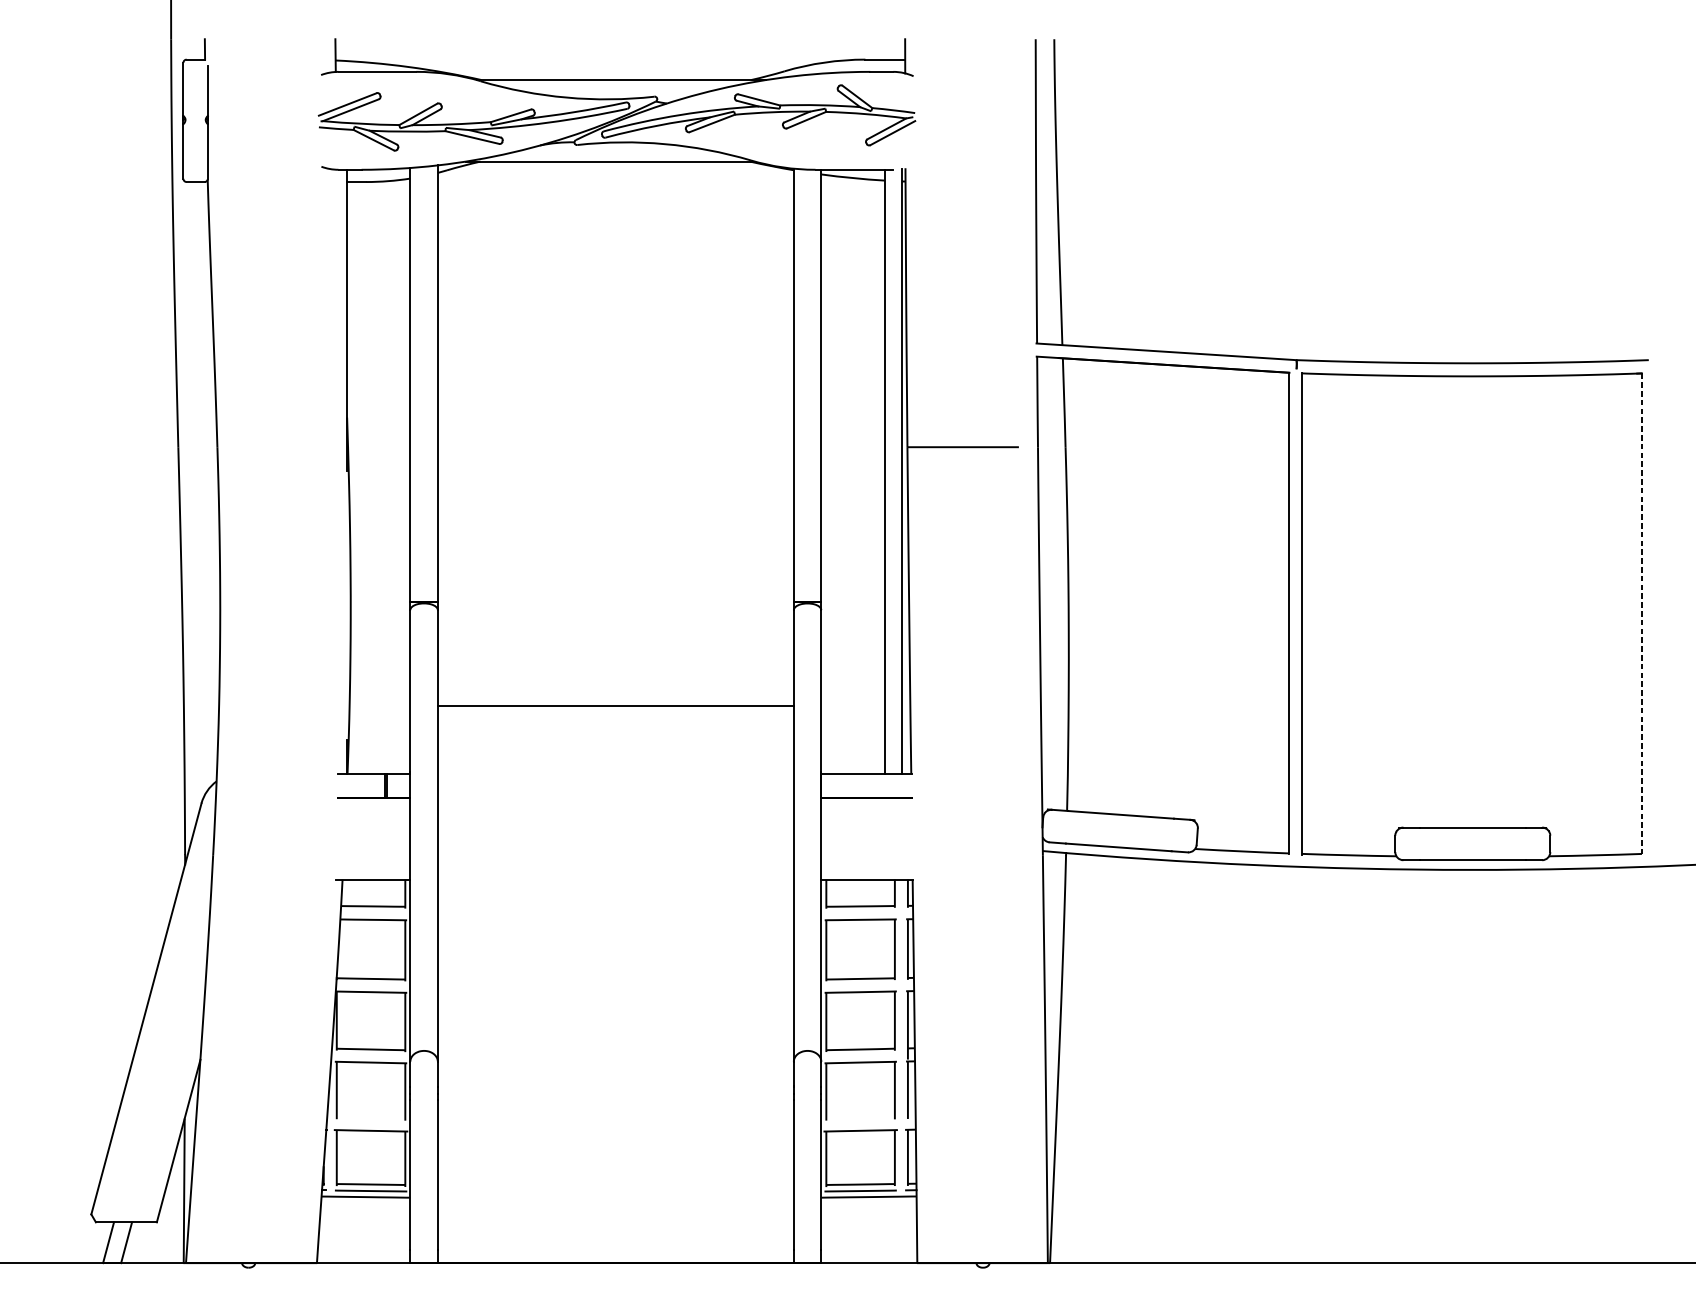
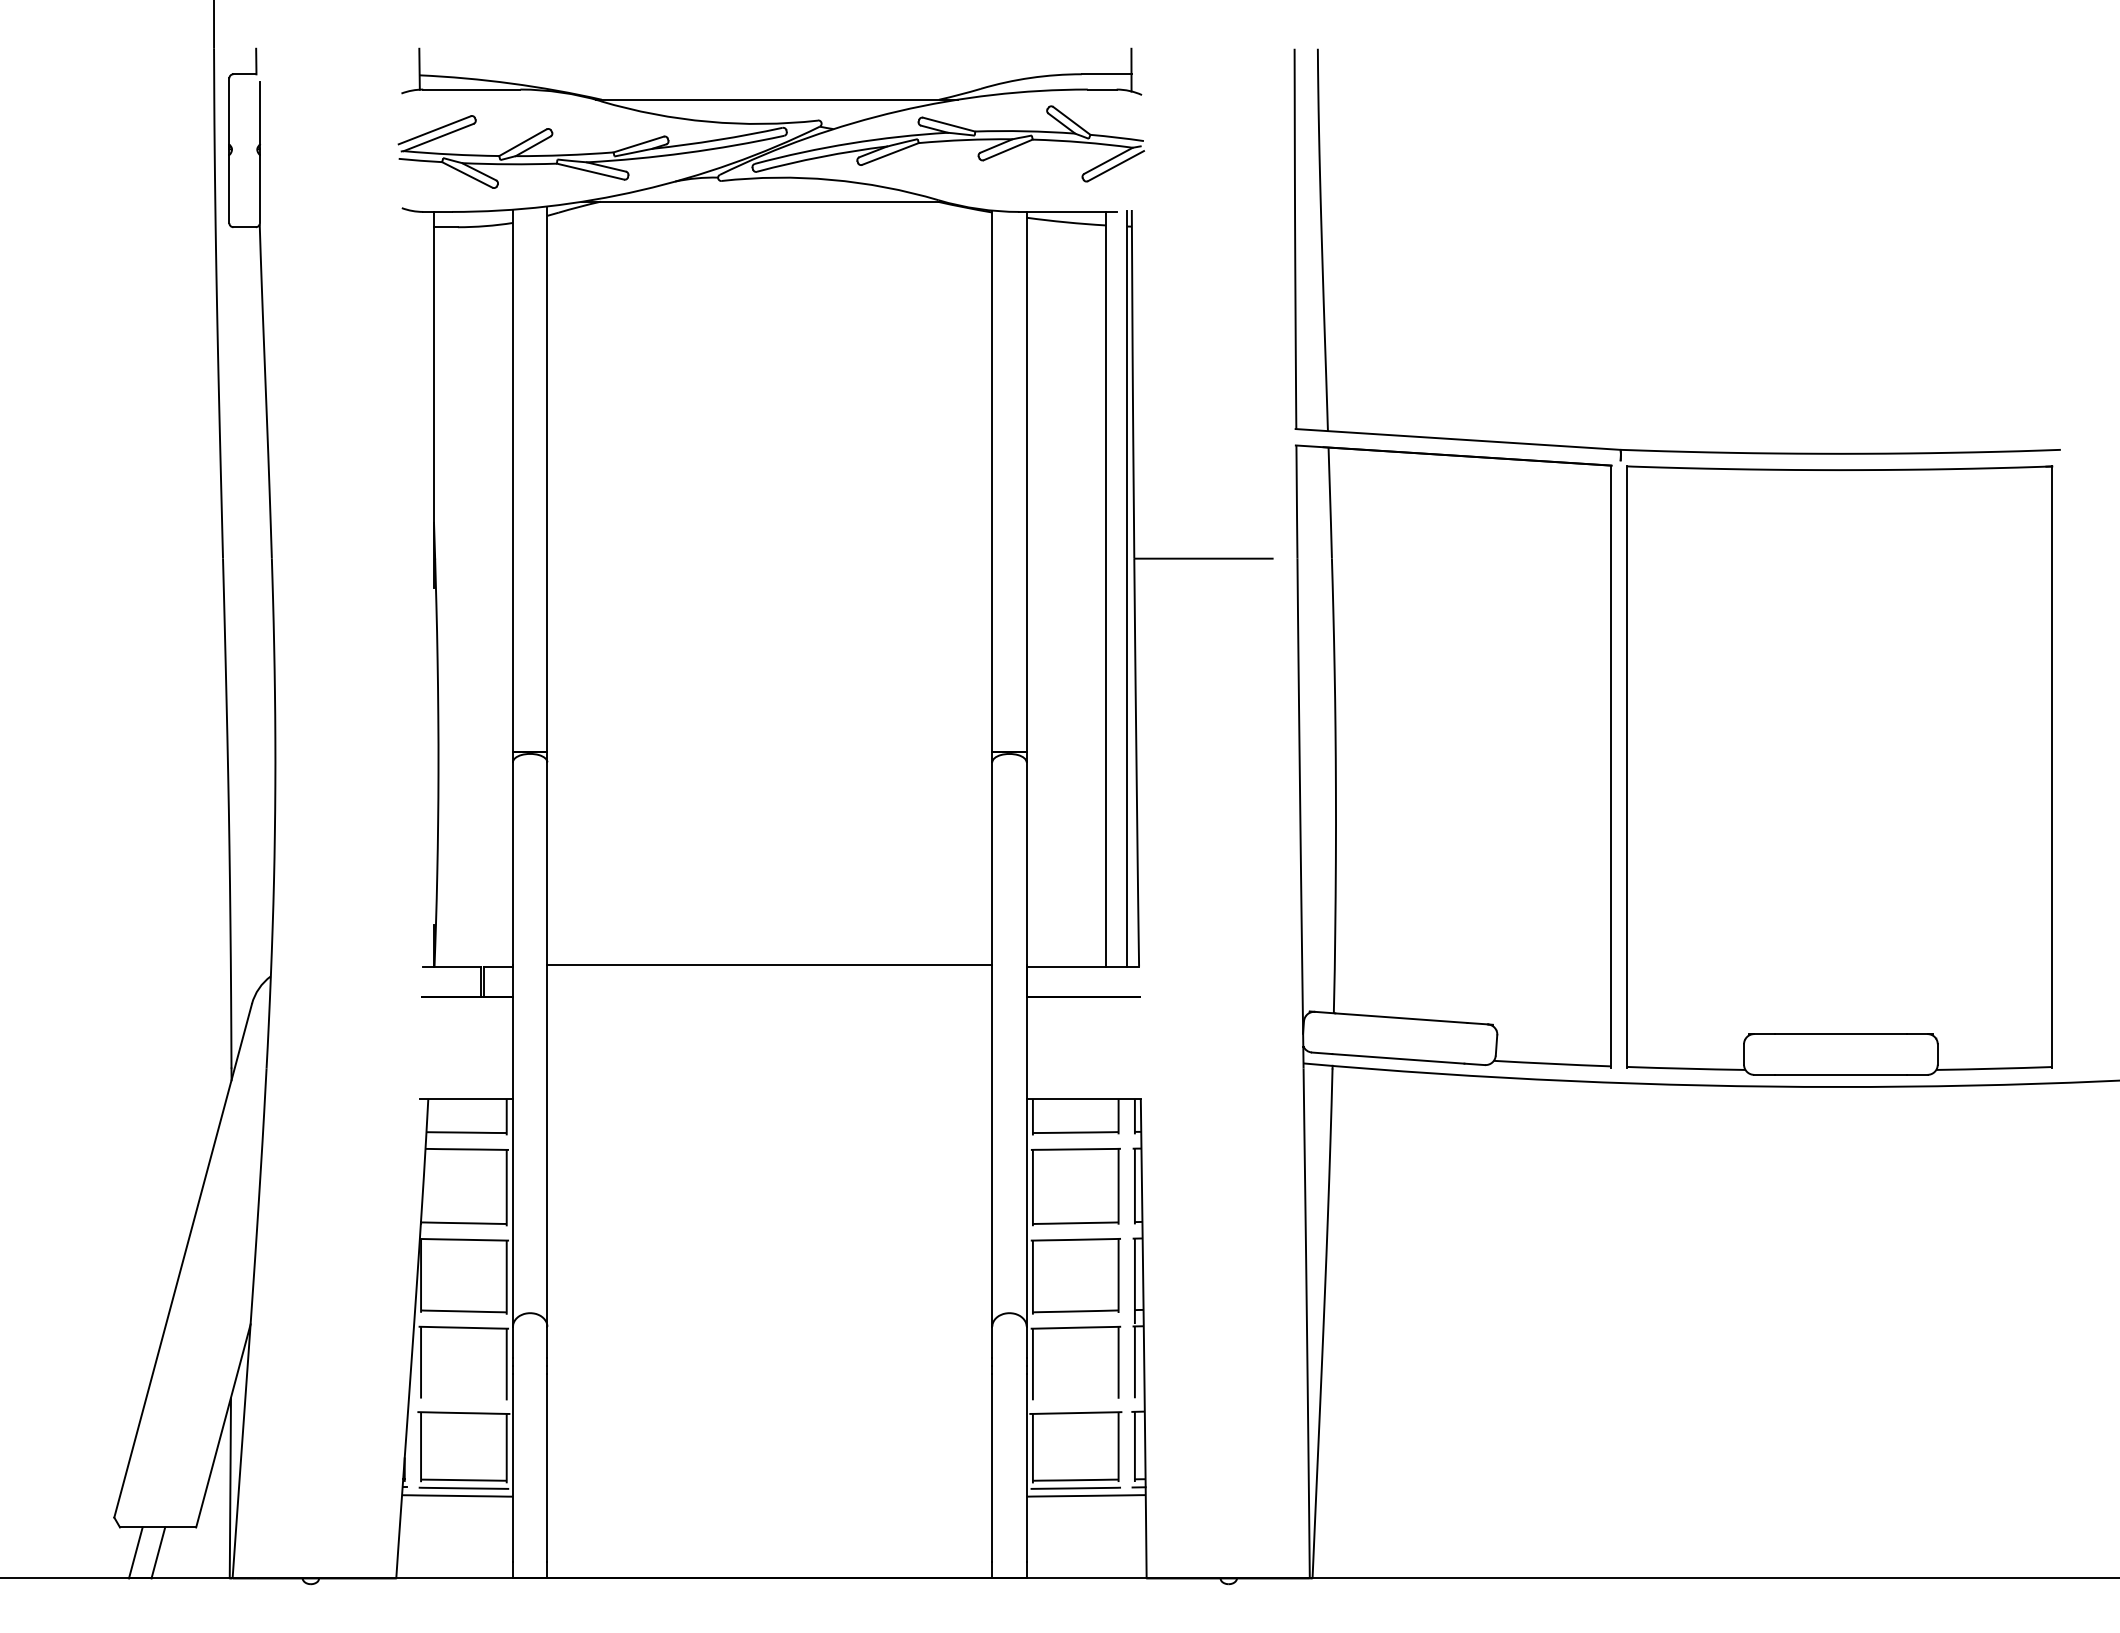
line: (1642, 614) -> (2052, 767), dashed -> solid
line: (615, 706) -> (769, 964), moved

